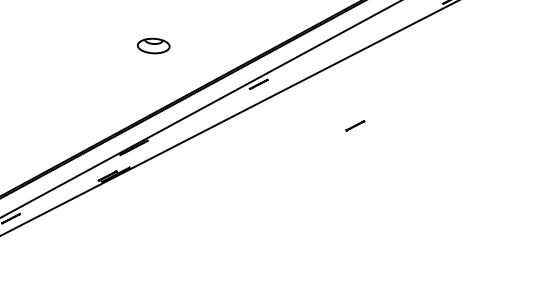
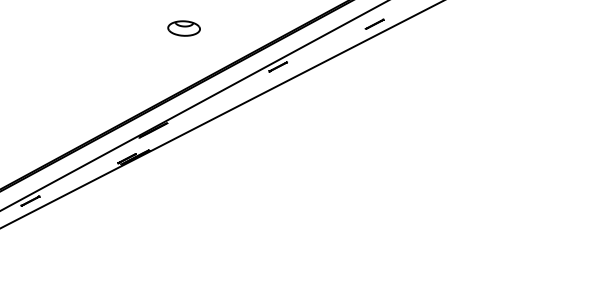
part: (153, 46) -> (183, 28), moved
line: (355, 125) -> (374, 23), moved

